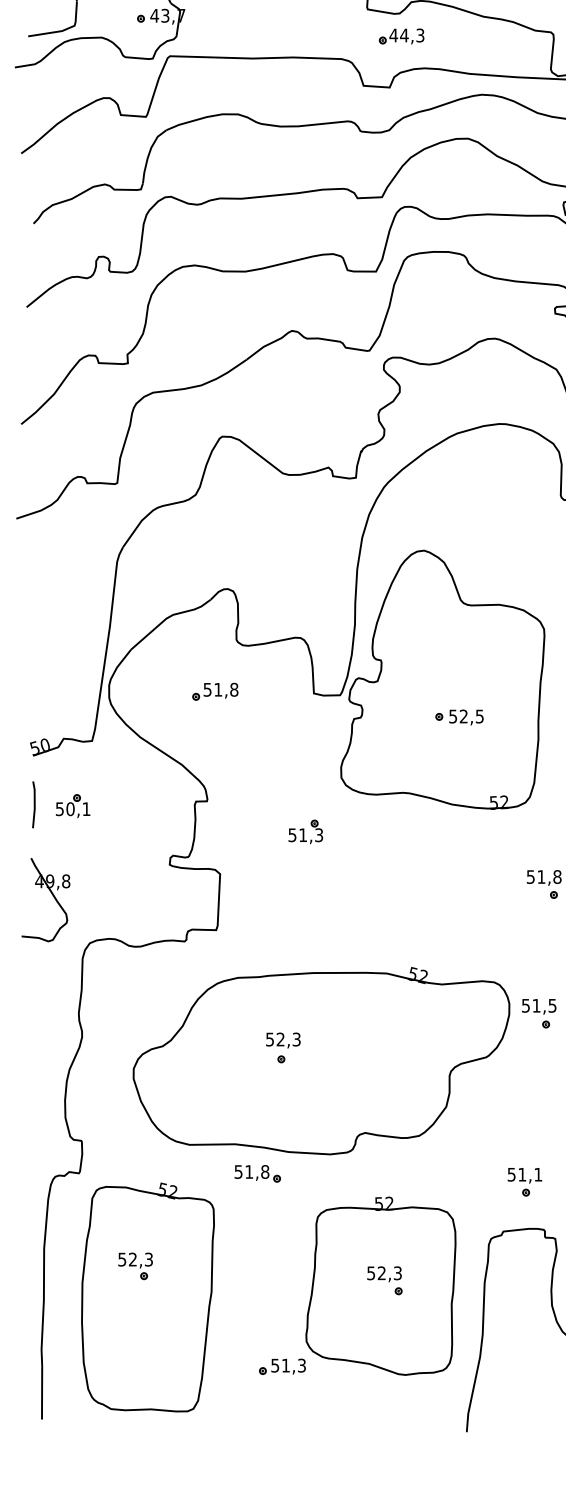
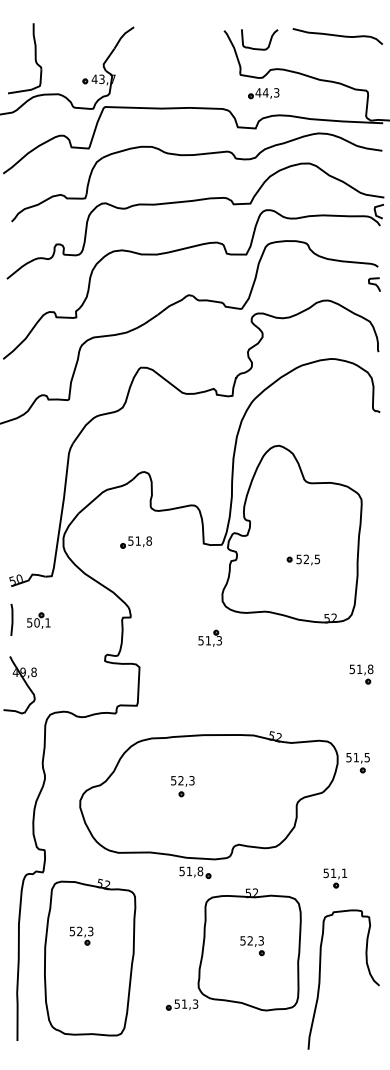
part: (304, 830) -> (209, 637), moved
part: (258, 1173) -> (195, 872), moved
part: (525, 1182) -> (335, 878), moved

